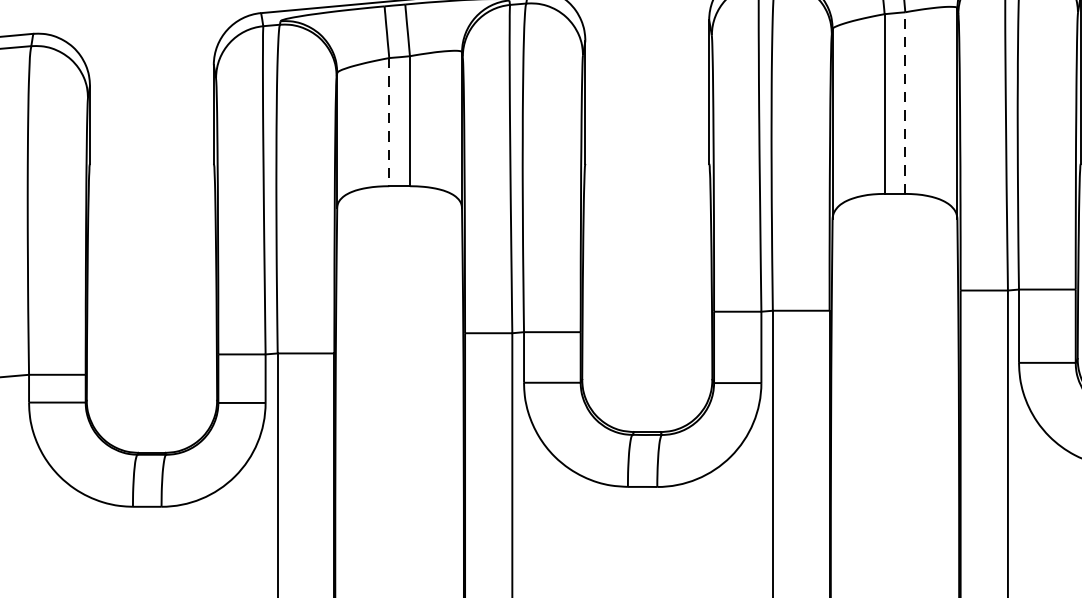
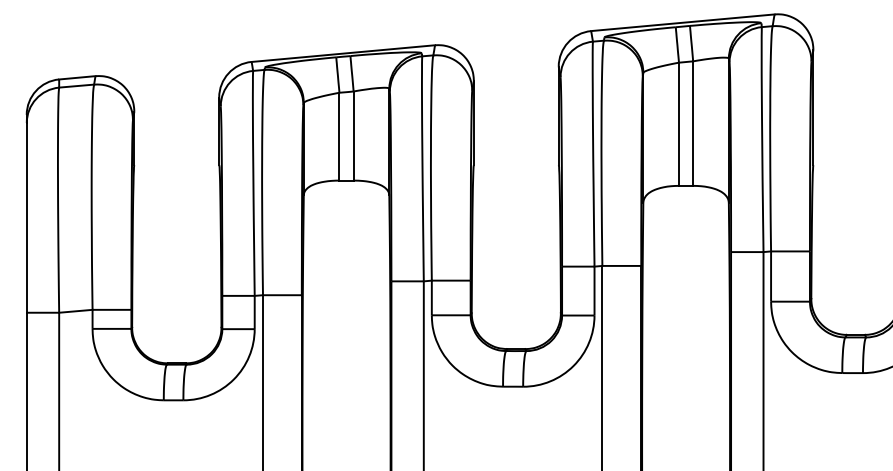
line: (905, 102) -> (693, 123), dashed -> solid
line: (389, 121) -> (339, 136), dashed -> solid

